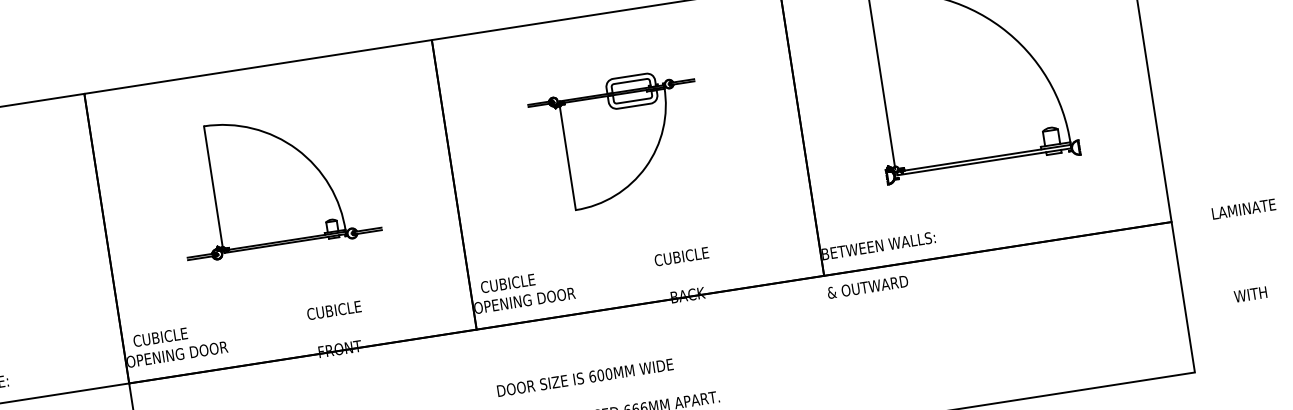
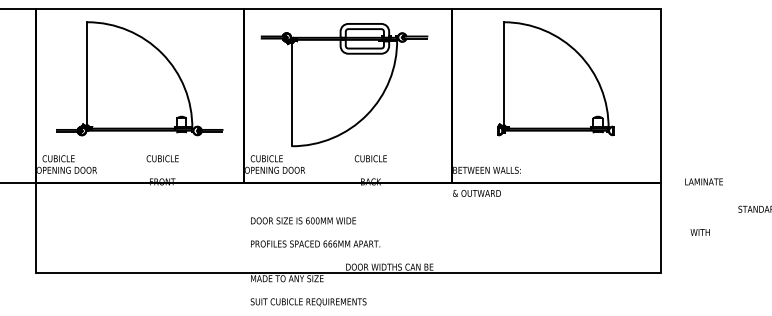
part: (618, 141) -> (344, 85), size x1.67
part: (274, 182) -> (139, 78), size x1.43

